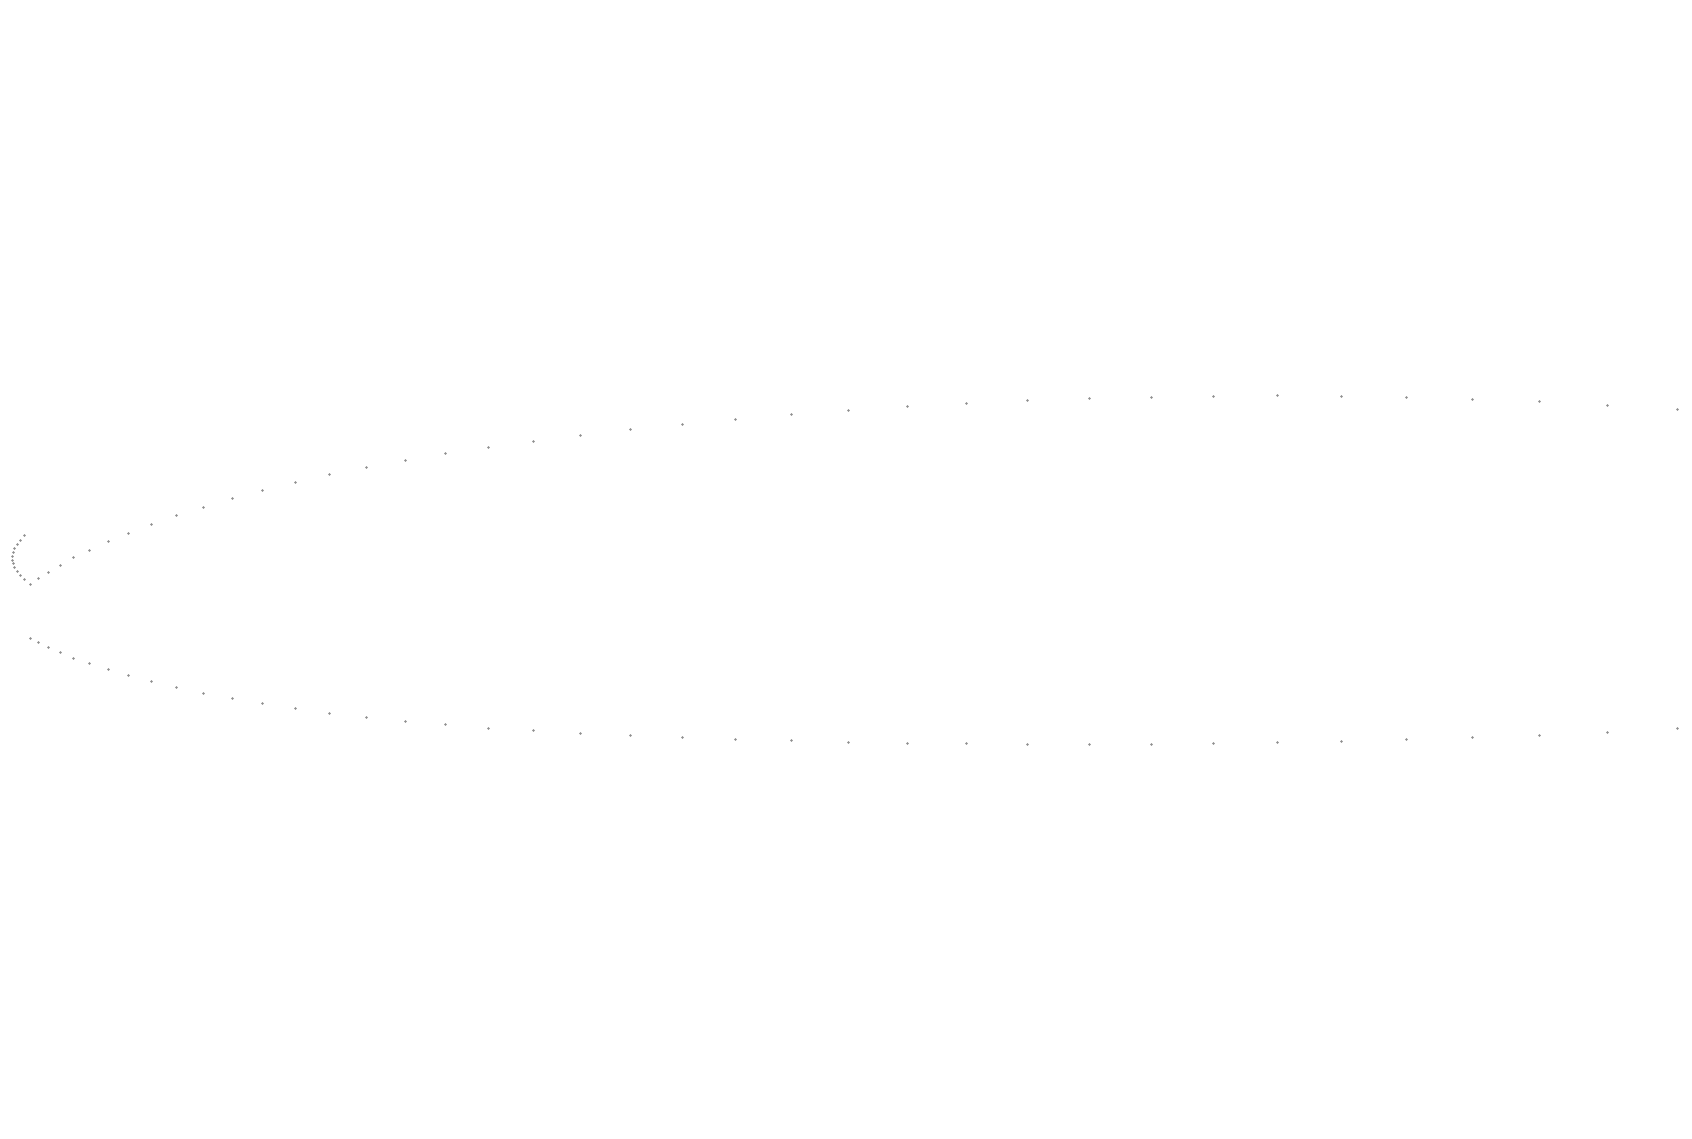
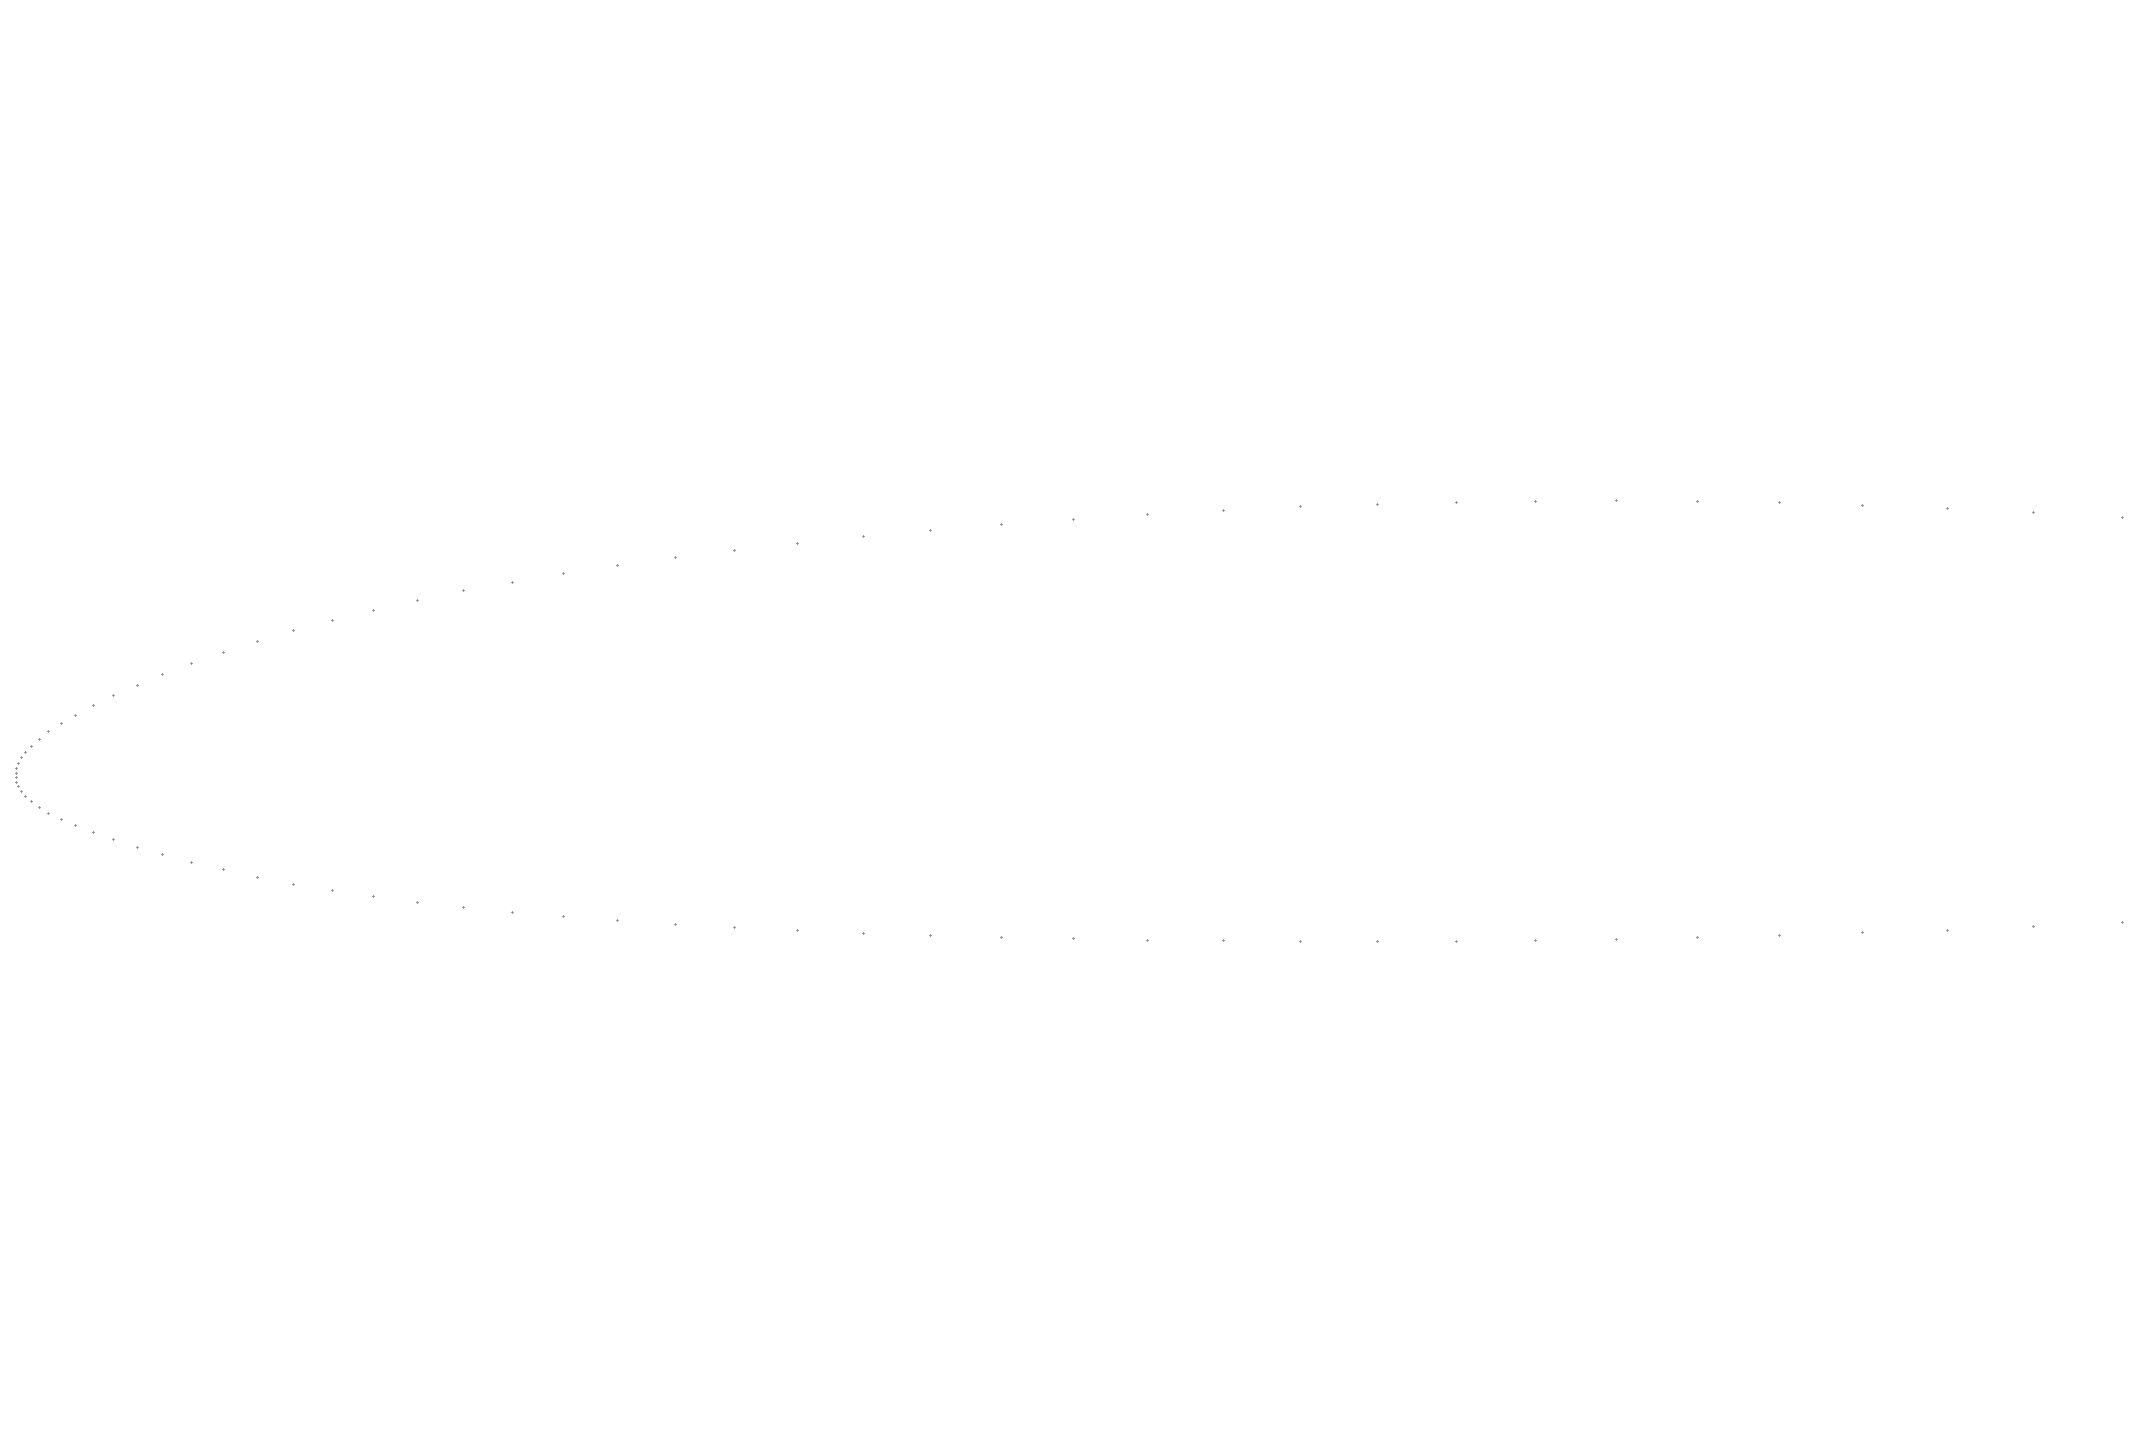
part: (18, 556) -> (23, 773), moved

